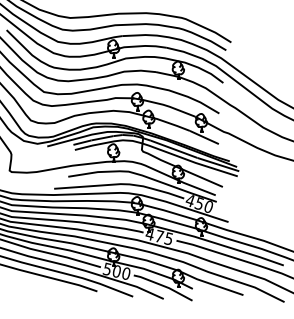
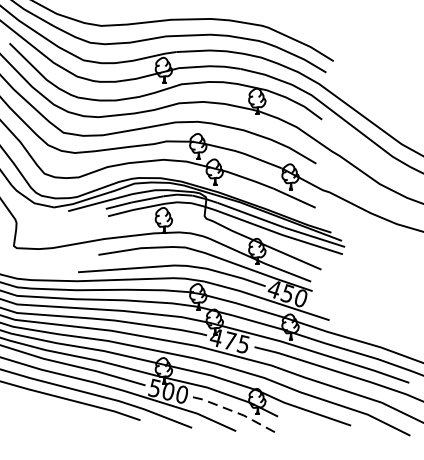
line: (164, 286) -> (237, 413), solid -> dashed

